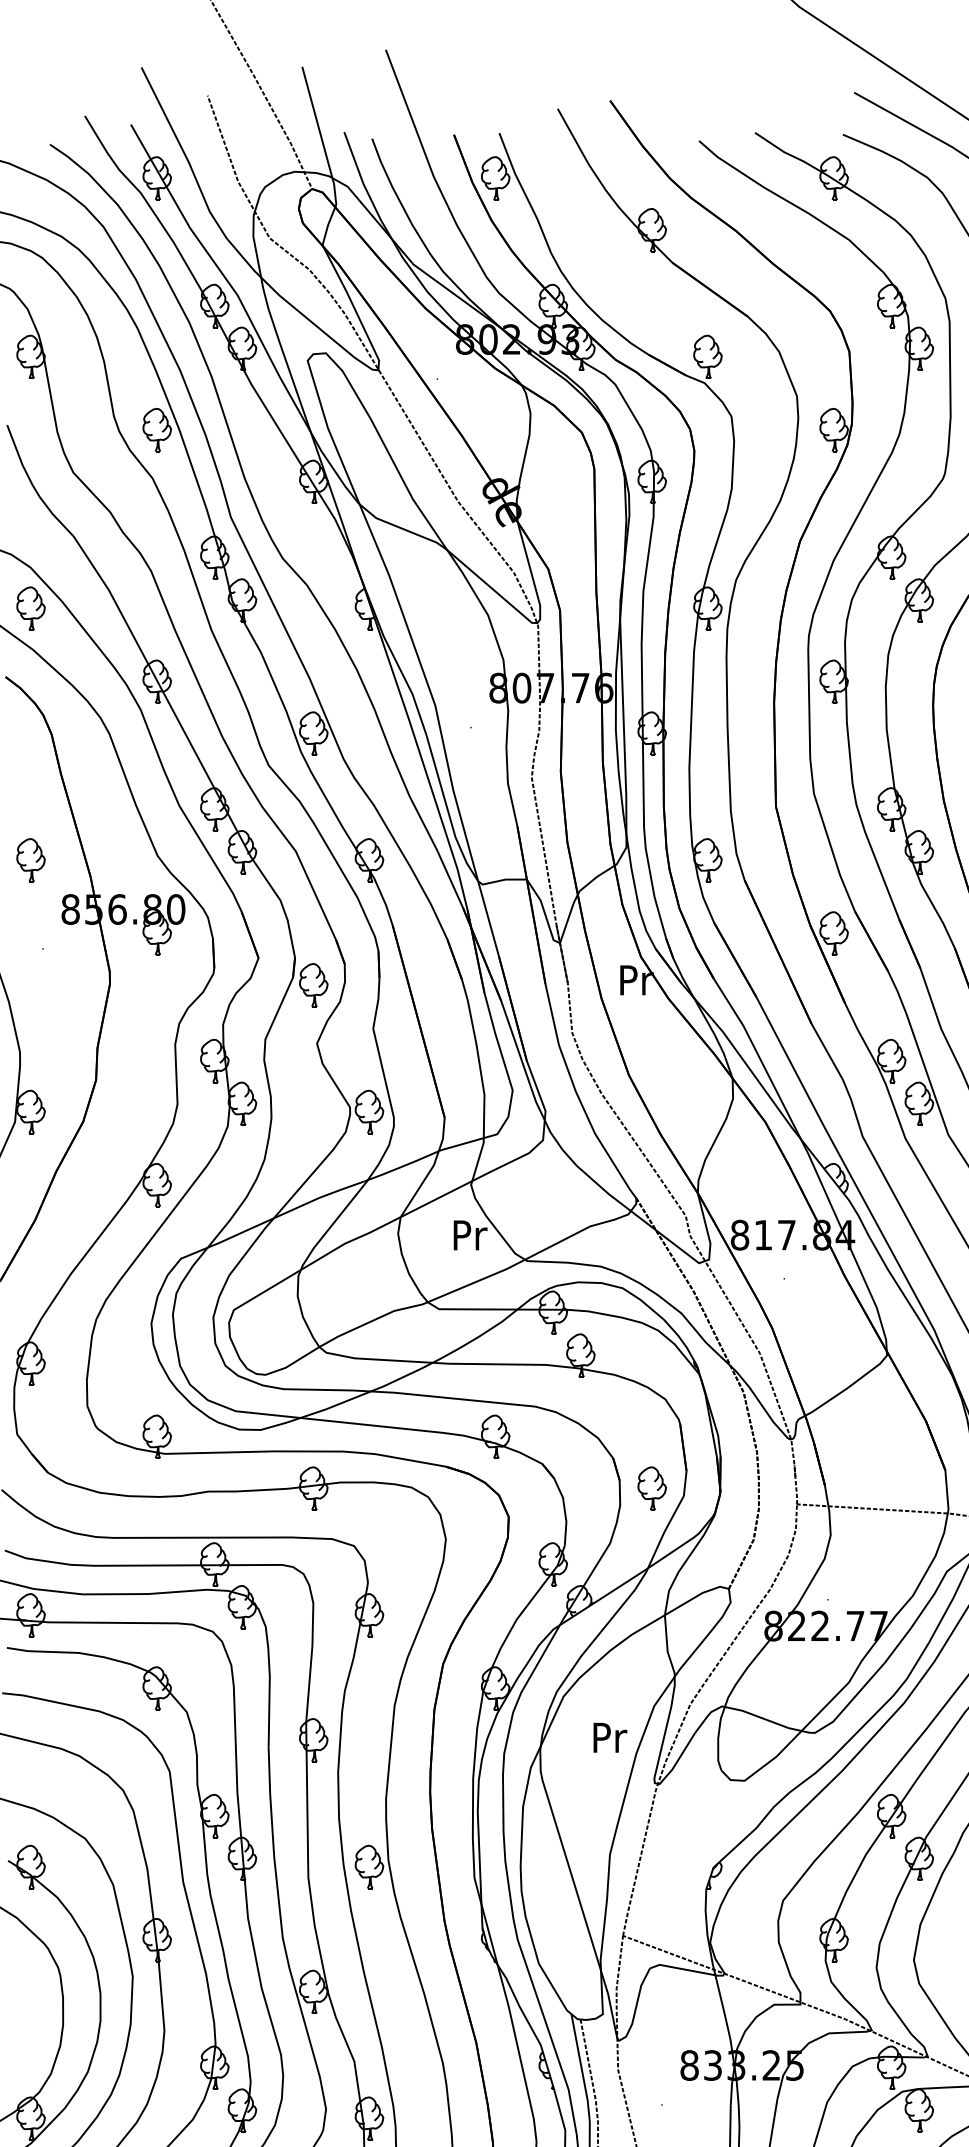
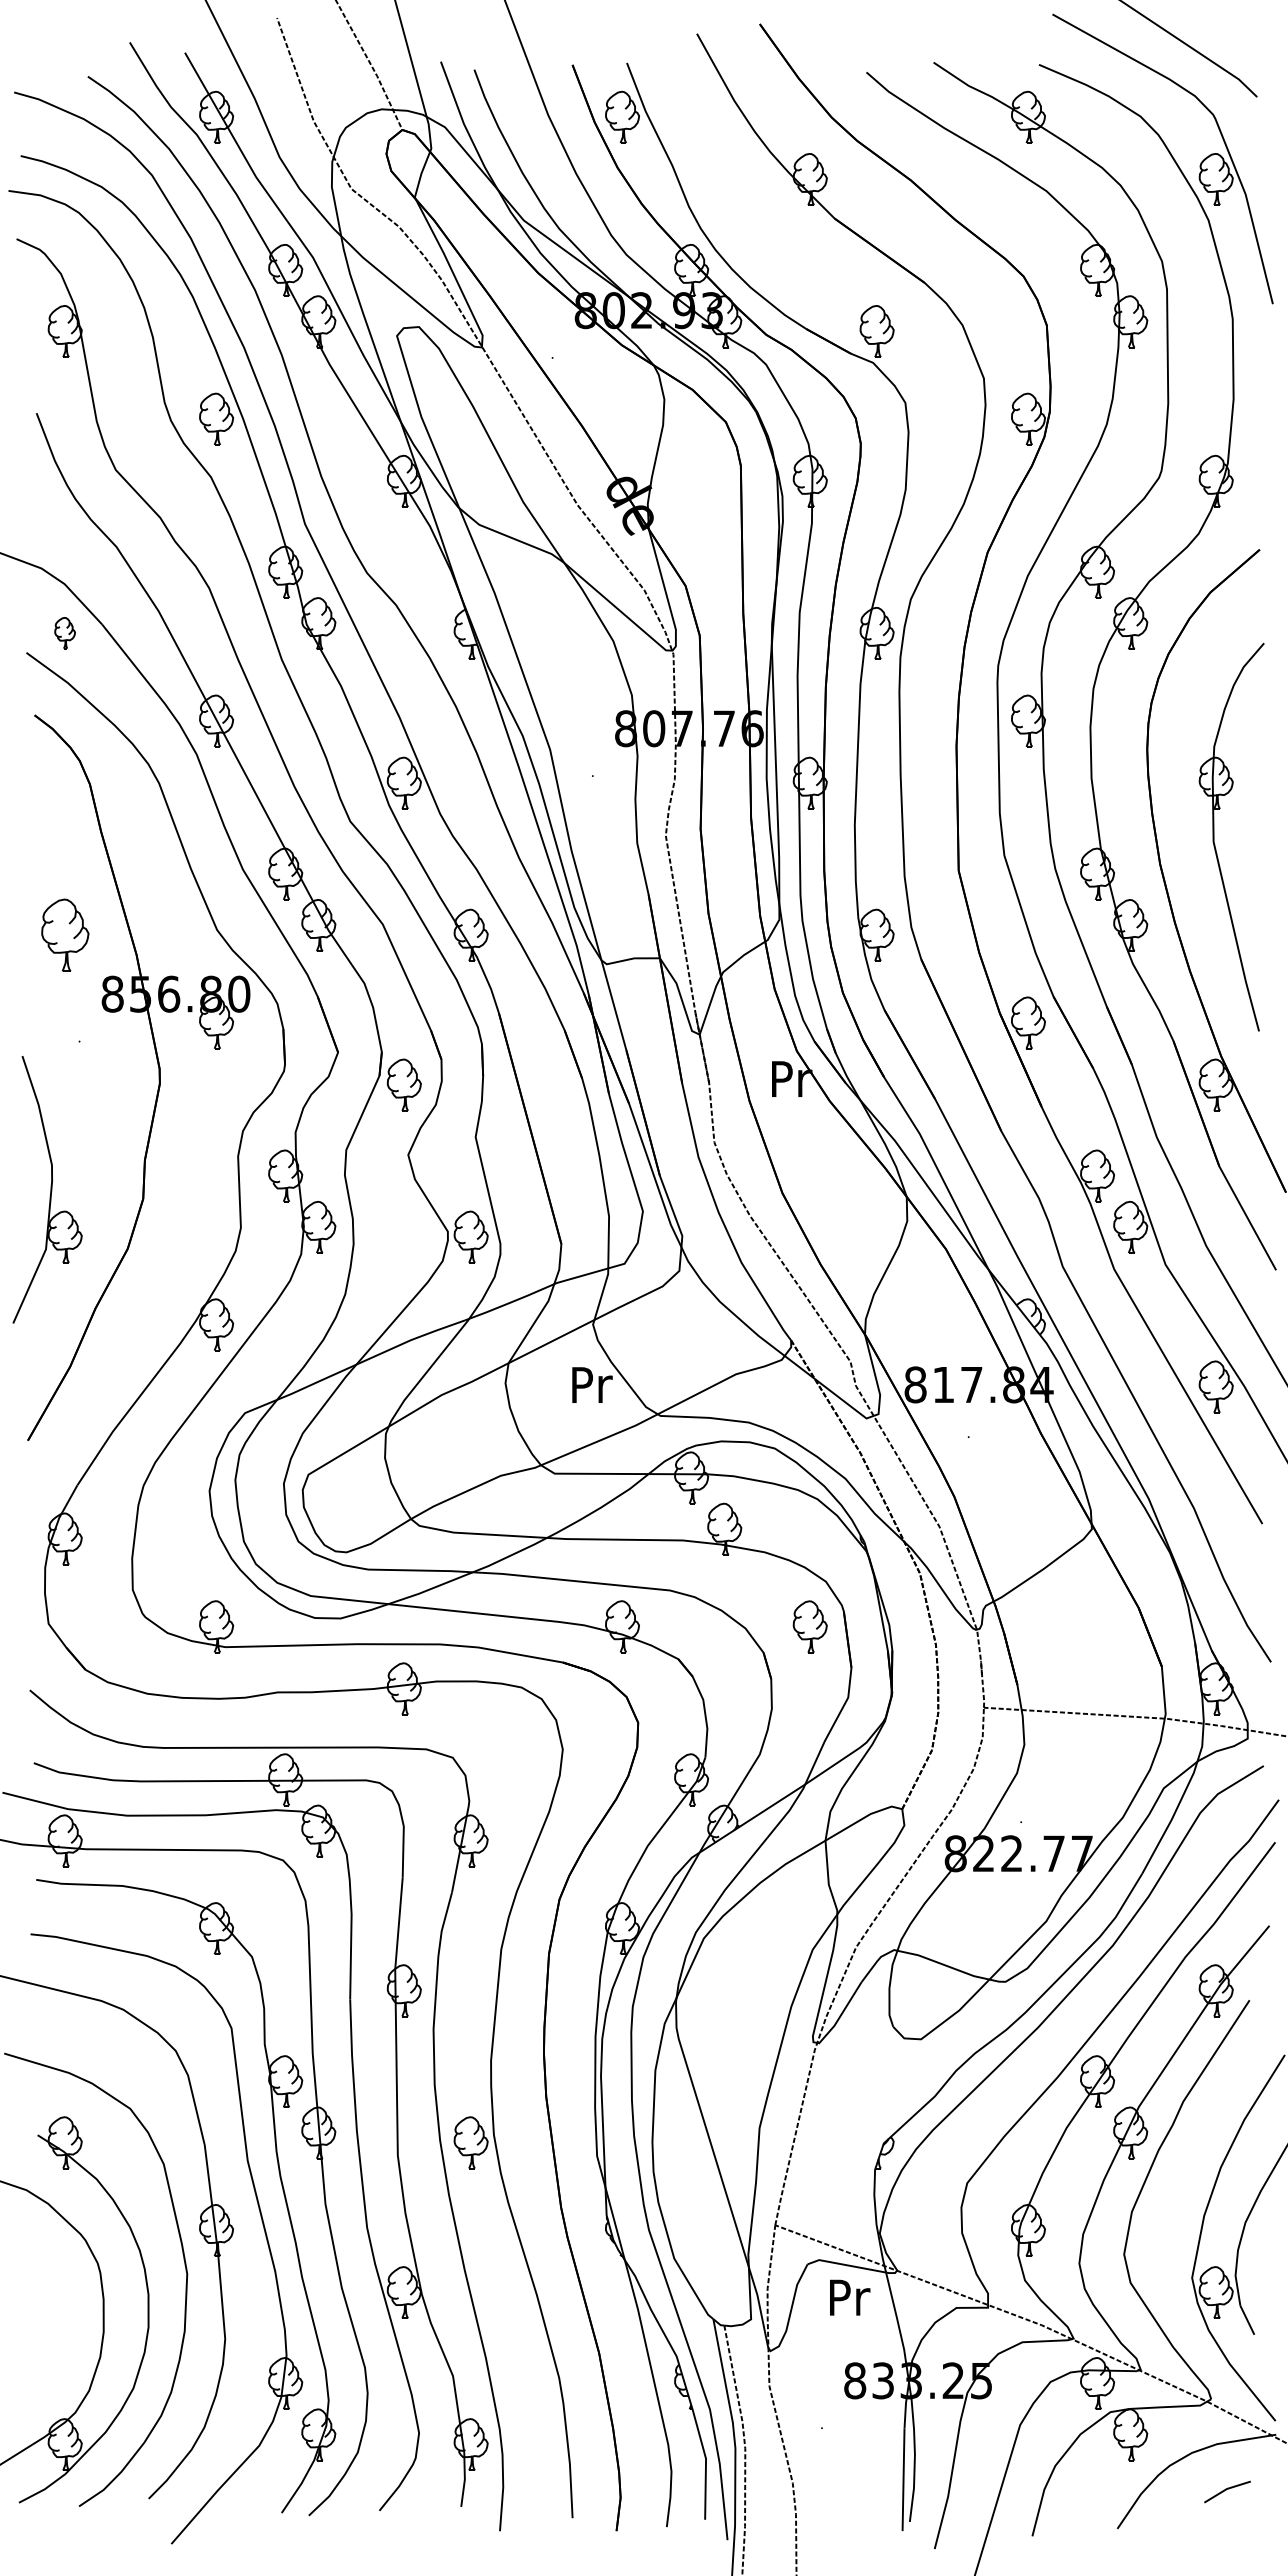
part: (30, 607) -> (64, 632), size x0.6
part: (30, 859) -> (64, 934), size x1.4
part: (651, 1488) -> (809, 1626), moved
text: (610, 1737) -> (850, 2297), moved

